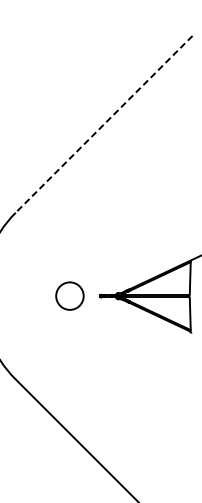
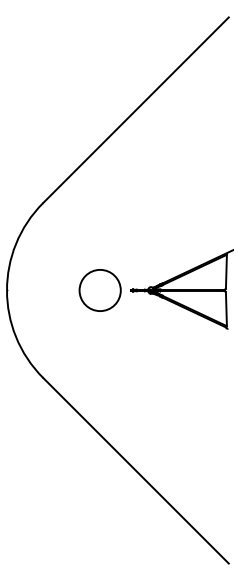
line: (103, 124) -> (135, 110), dashed -> solid
circle: (69, 296) -> (99, 290), size x1.43

